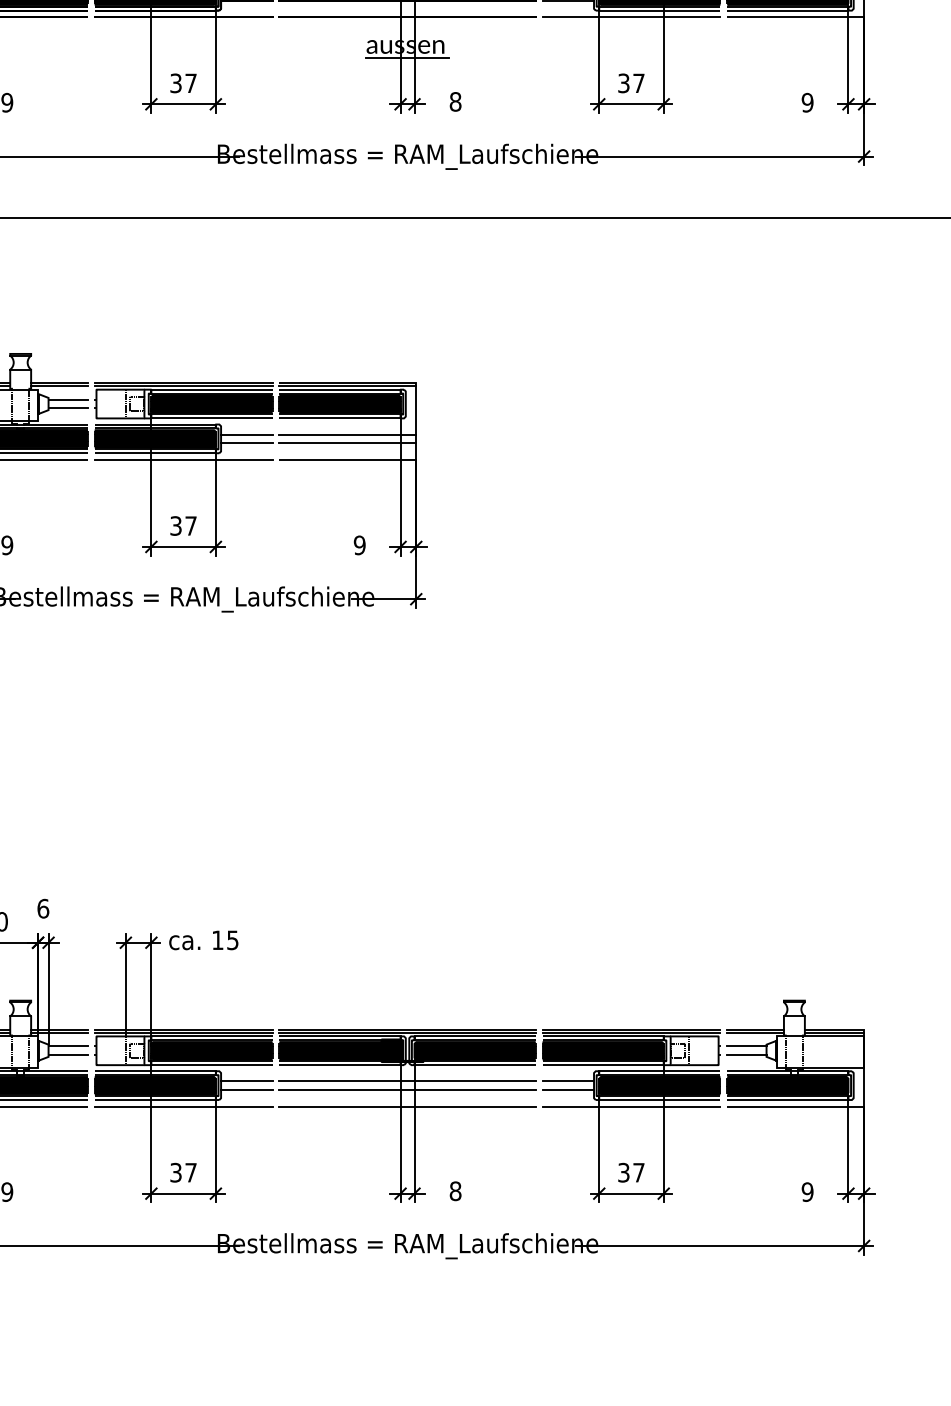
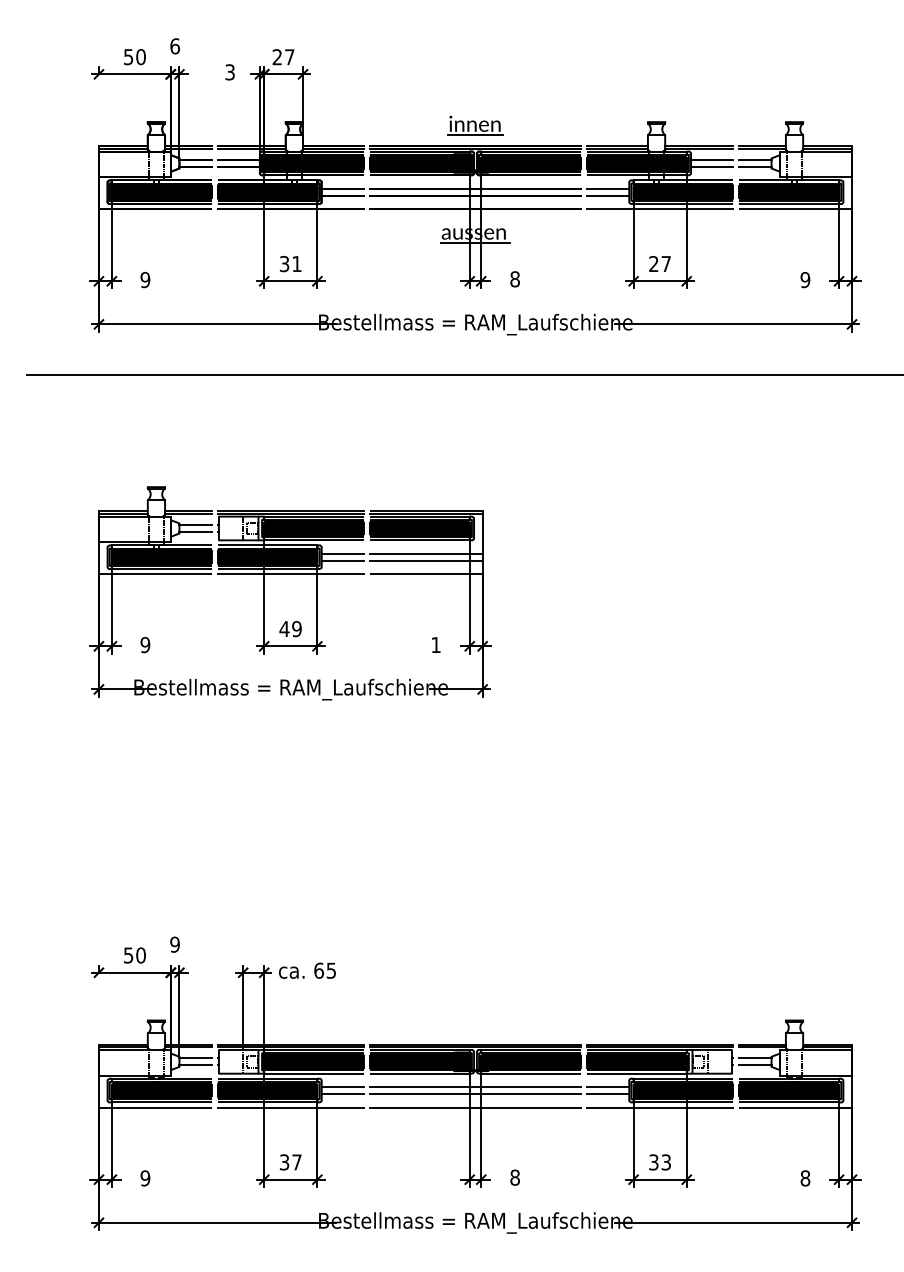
text: (190, 82) -> (296, 263), 37 -> 31
text: (623, 83) -> (653, 264), 37 -> 27
text: (183, 526) -> (290, 629), 37 -> 49
text: (359, 545) -> (435, 645), 9 -> 1
text: (43, 908) -> (175, 944), 6 -> 9
text: (217, 940) -> (318, 970), 15 -> 65
text: (637, 1172) -> (665, 1162), 37 -> 33
text: (807, 1192) -> (805, 1178), 9 -> 8

